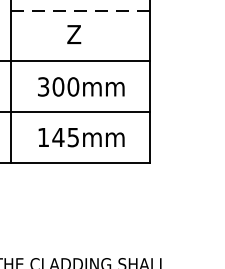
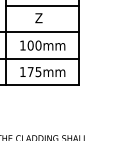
line: (80, 10) -> (42, 5), dashed -> solid
text: (42, 86) -> (22, 45), 300mm -> 100mm
text: (58, 136) -> (30, 71), 145mm -> 175mm

